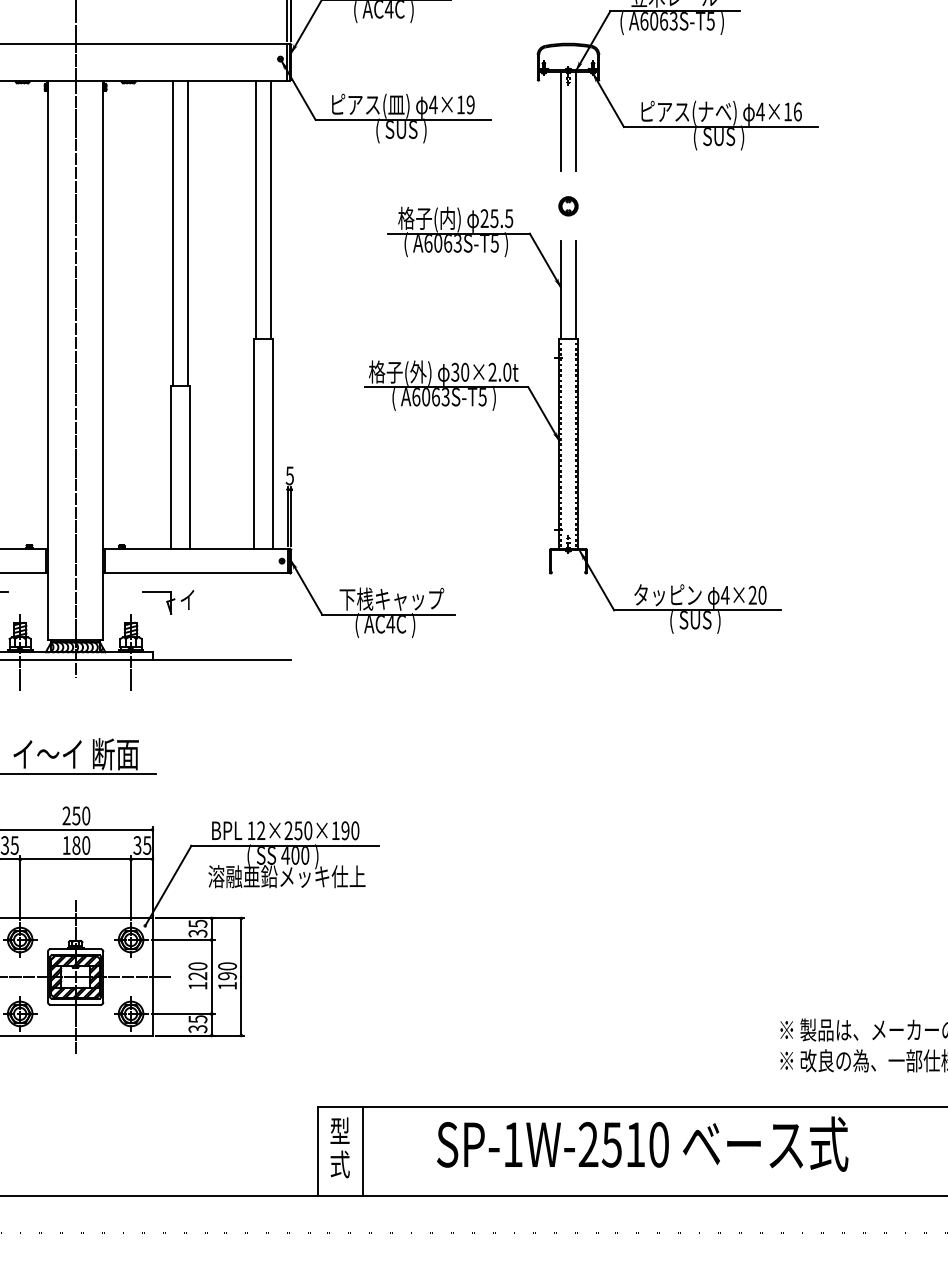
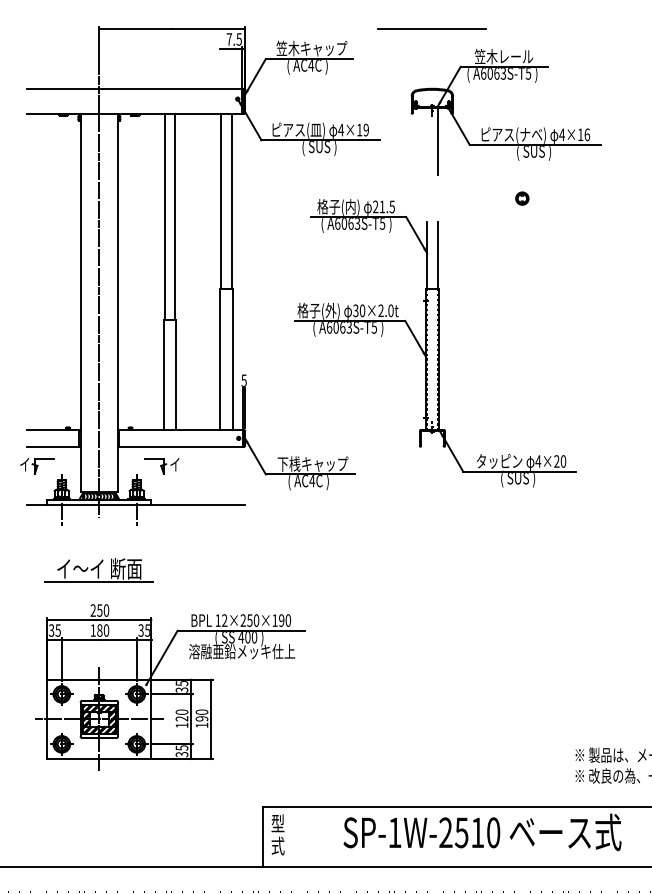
line: (561, 120) -> (427, 140), removed
part: (568, 206) -> (522, 198), moved
text: (493, 217) -> (381, 206), 25.5 -> 21.5
line: (362, 1151) -> (293, 837), removed

